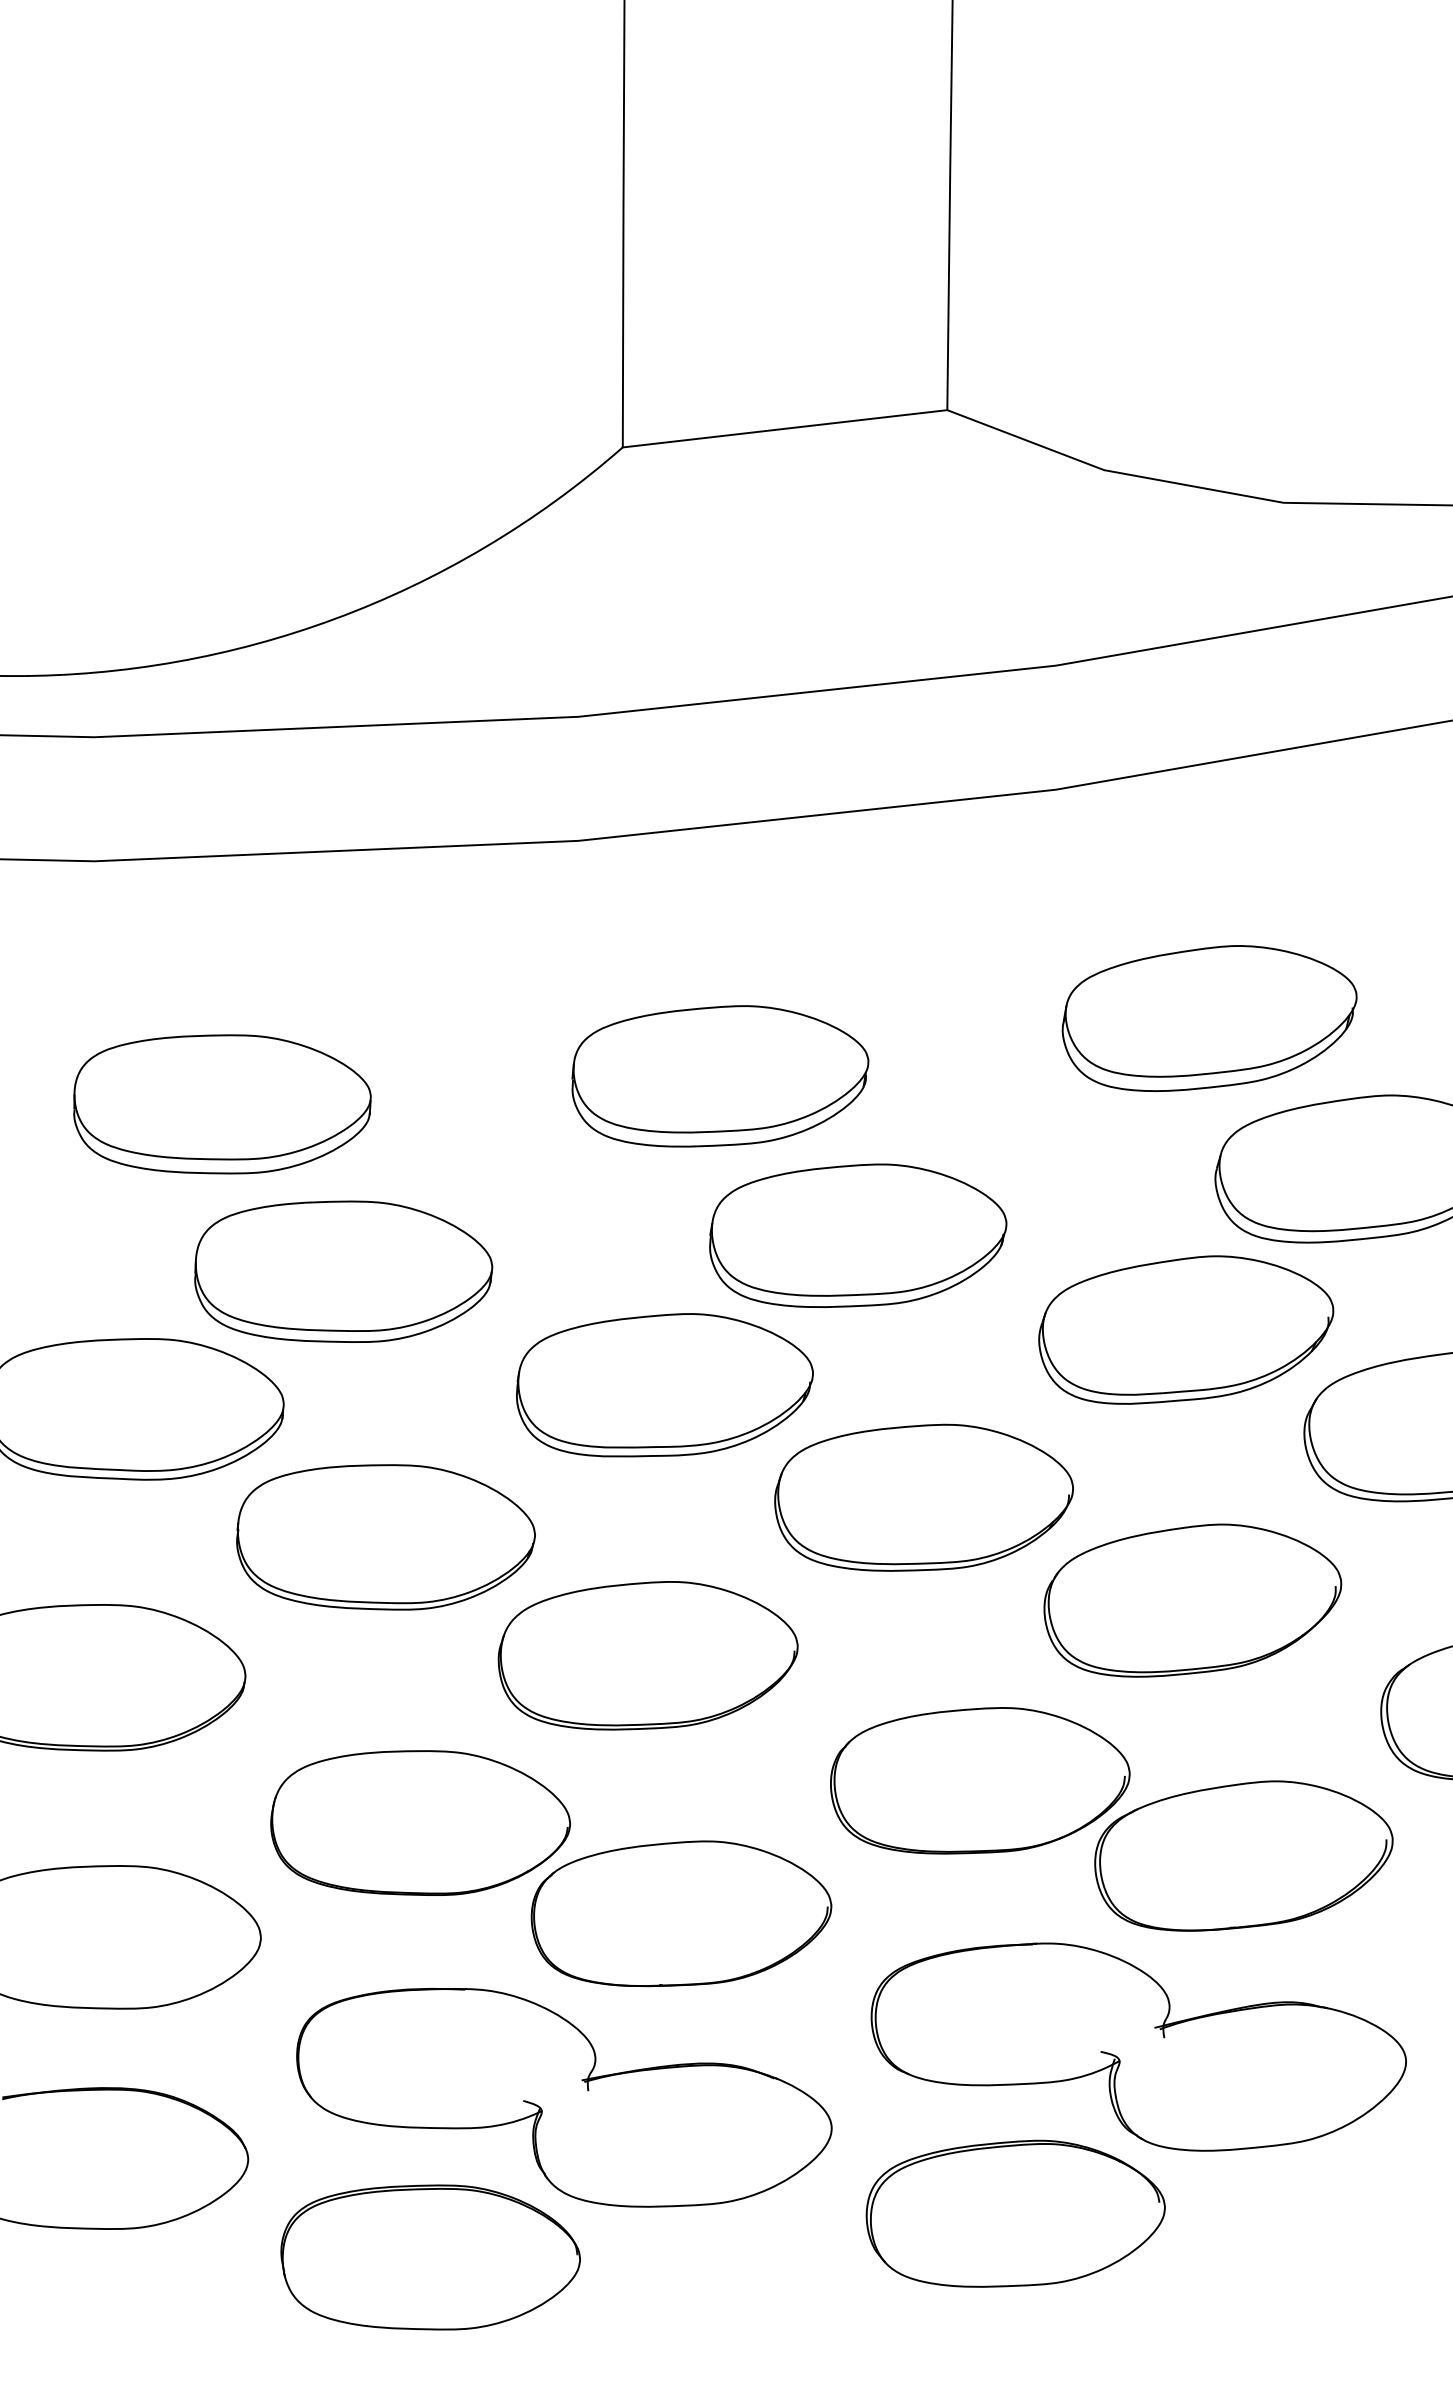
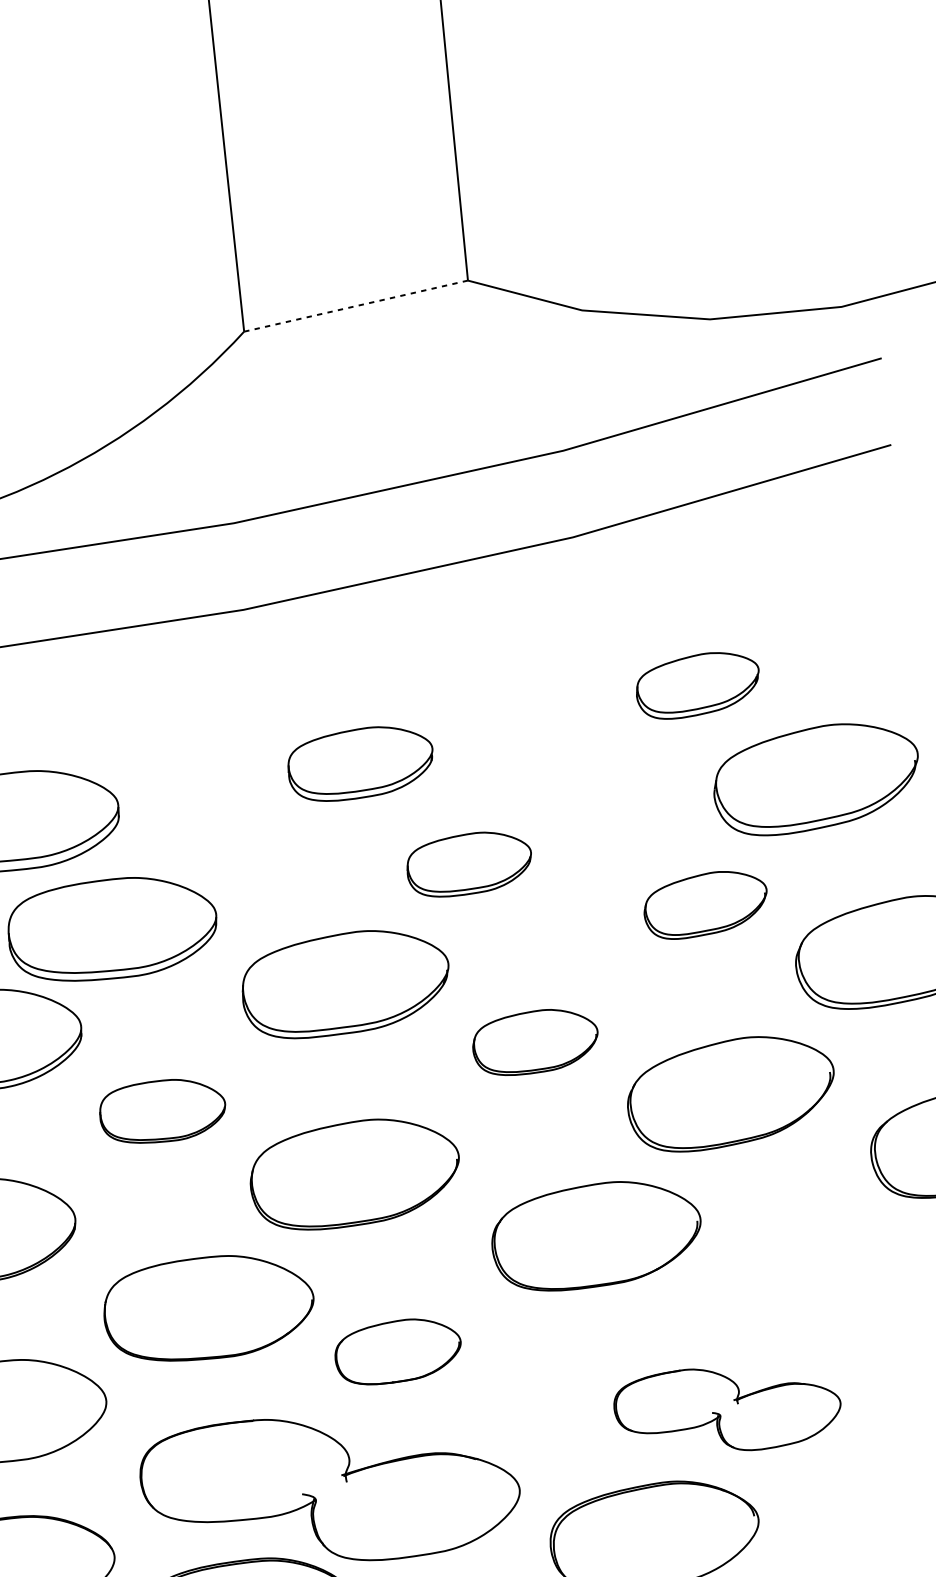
line: (784, 428) -> (355, 305), solid -> dashed
part: (1209, 1018) -> (697, 685), size x0.6
part: (720, 1076) -> (360, 763), size x0.7
part: (858, 1235) -> (469, 863), size x0.6
part: (1186, 1329) -> (705, 904), size x0.6
part: (923, 1497) -> (535, 1041), size x0.6
part: (385, 1537) -> (162, 1111), size x0.6
part: (1243, 1855) -> (786, 1267), removed
part: (681, 1913) -> (398, 1351), size x0.6
part: (1138, 2046) -> (727, 1408), size x0.6

